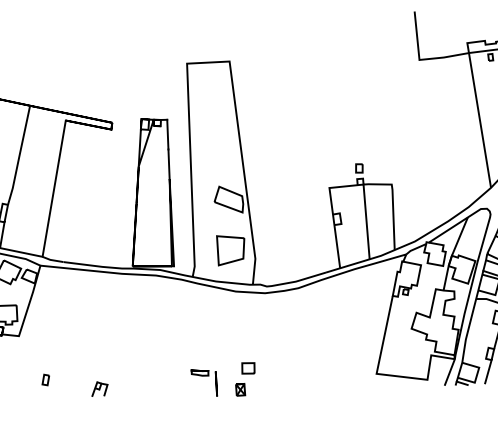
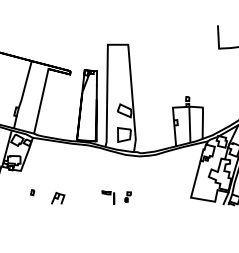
part: (244, 378) -> (127, 196), size x0.62
part: (100, 387) -> (58, 197), size x1.67

